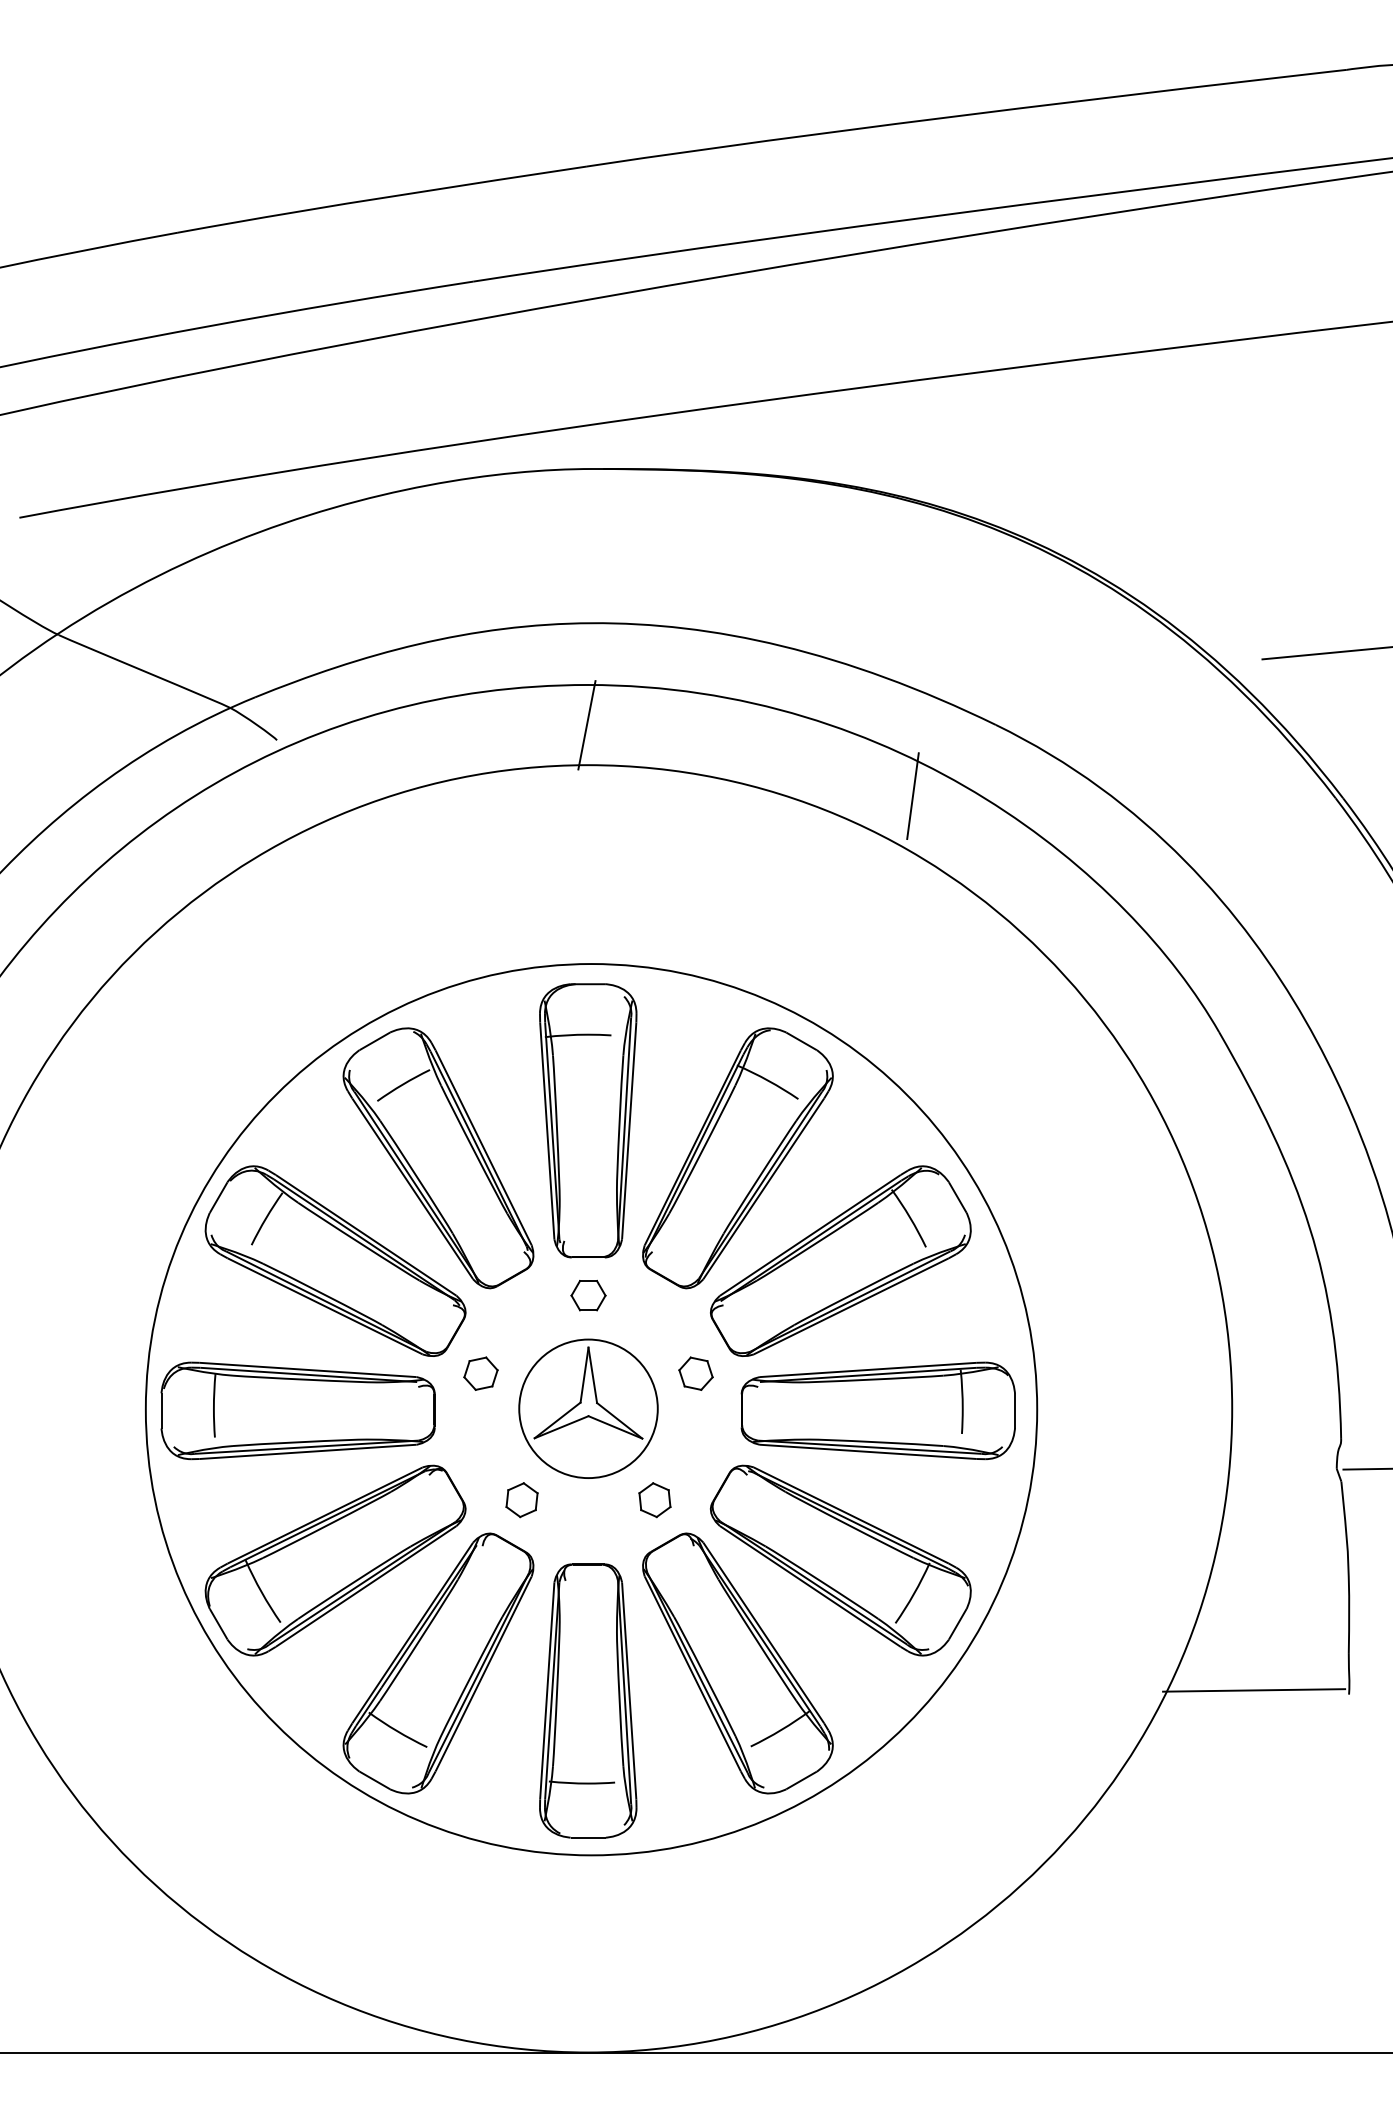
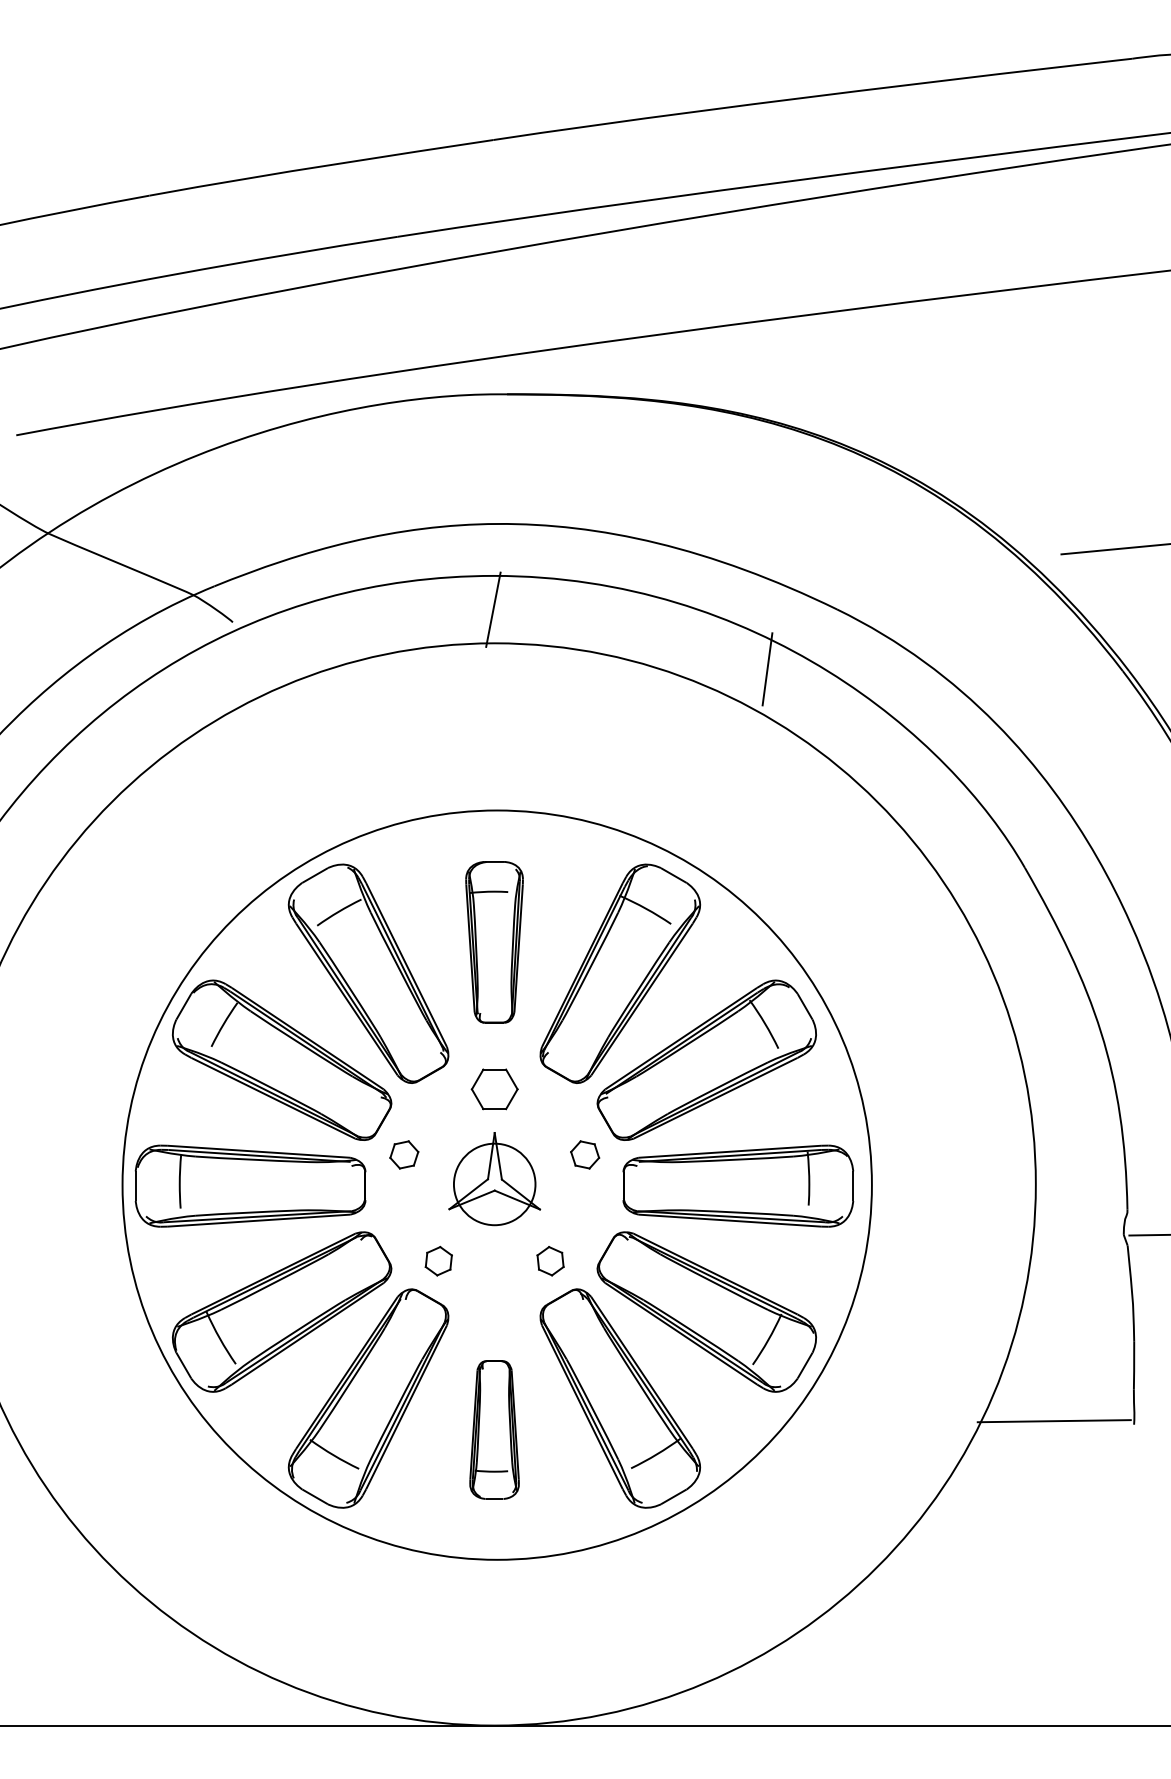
part: (588, 1120) -> (494, 942), size x0.7
part: (588, 1295) -> (494, 1089), size x1.6
circle: (588, 1408) -> (494, 1184), size x0.7
part: (588, 1700) -> (494, 1429), size x0.6

